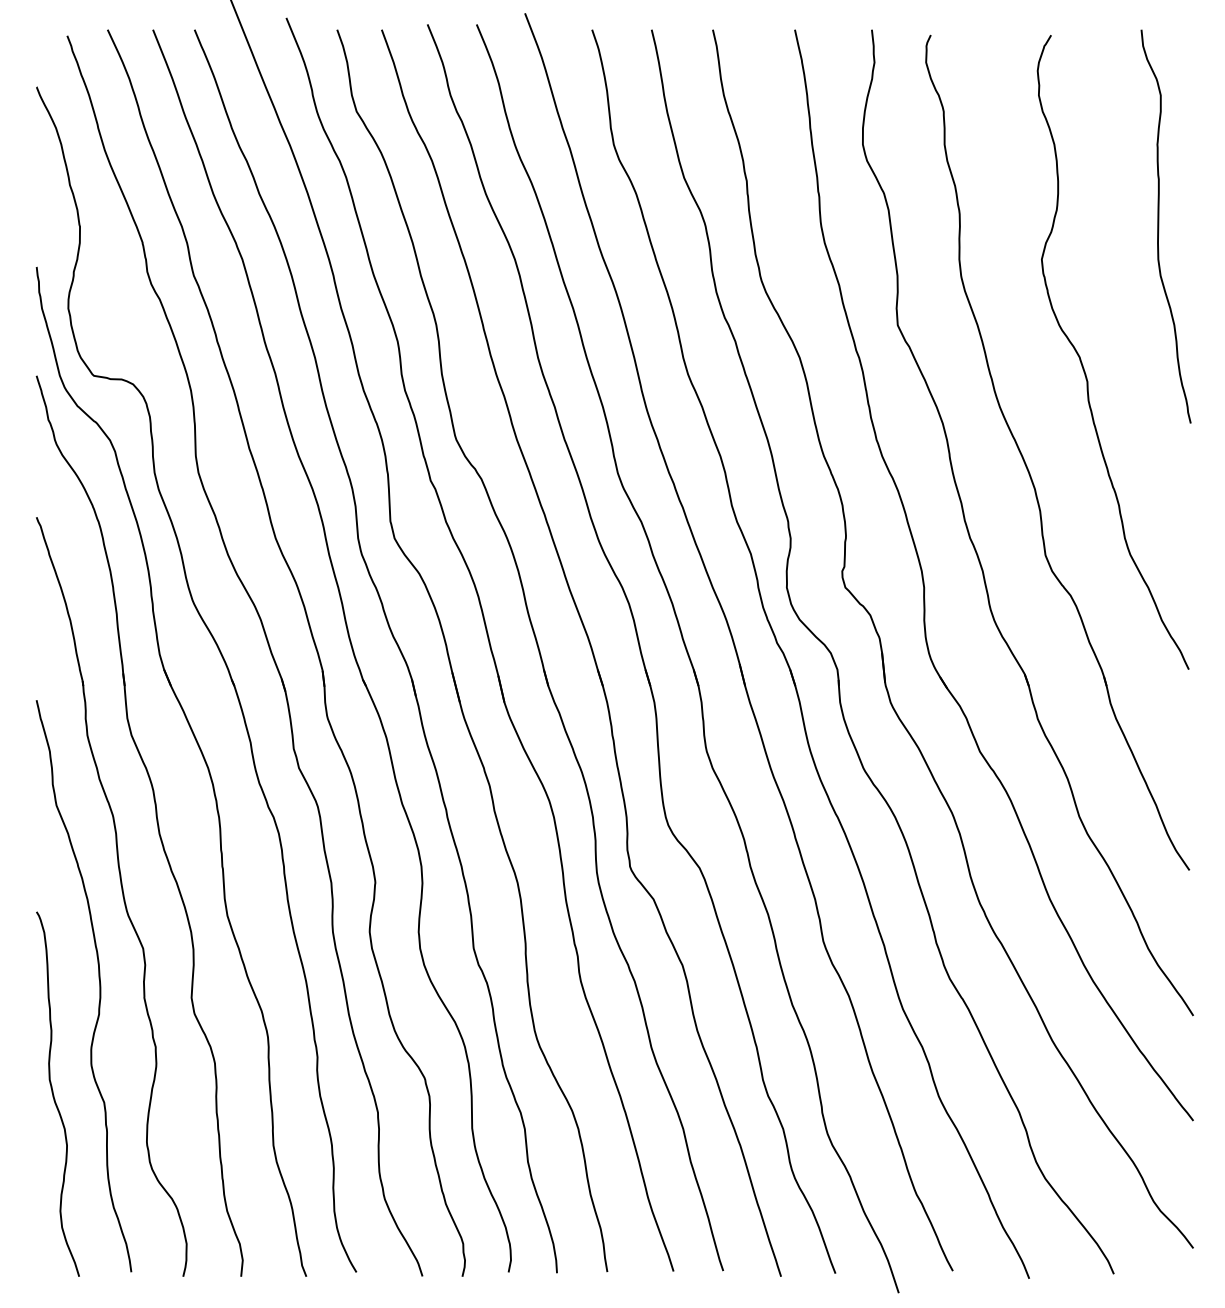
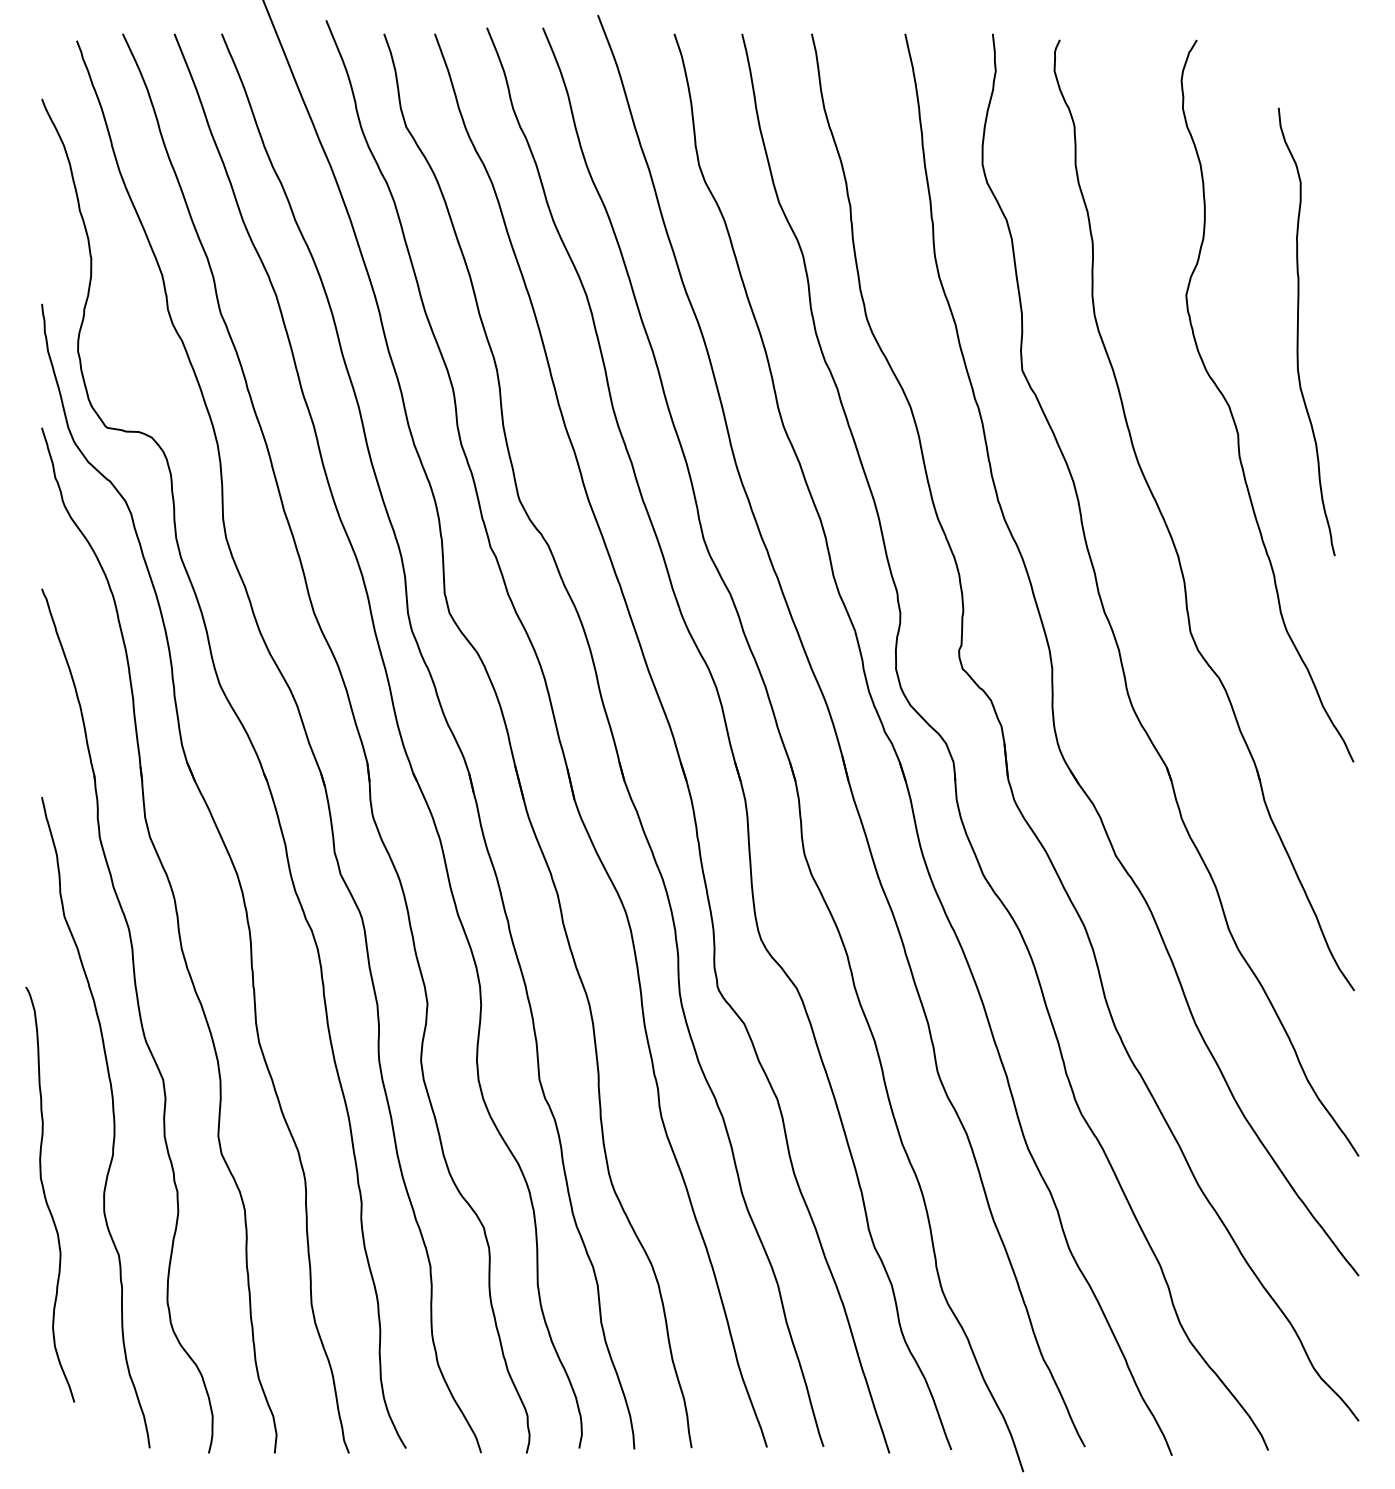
curve: (1158, 226) -> (1298, 331), moved
curve: (53, 1094) -> (45, 1194), moved

